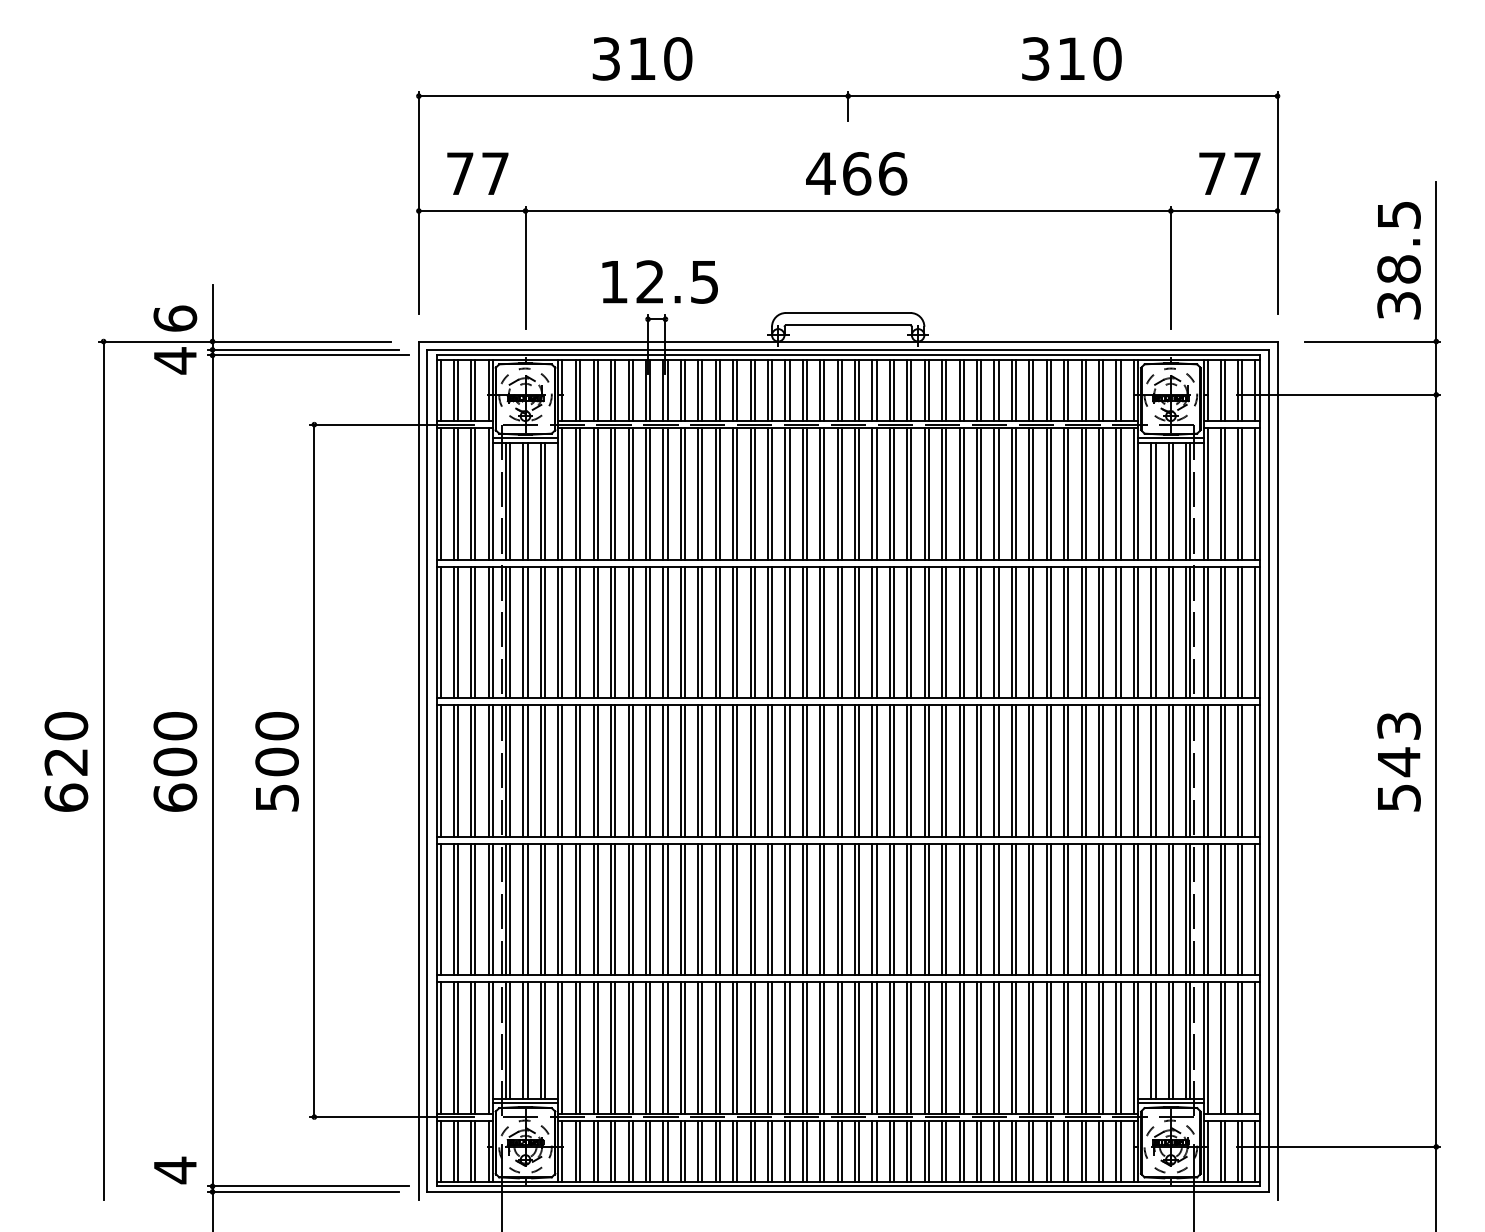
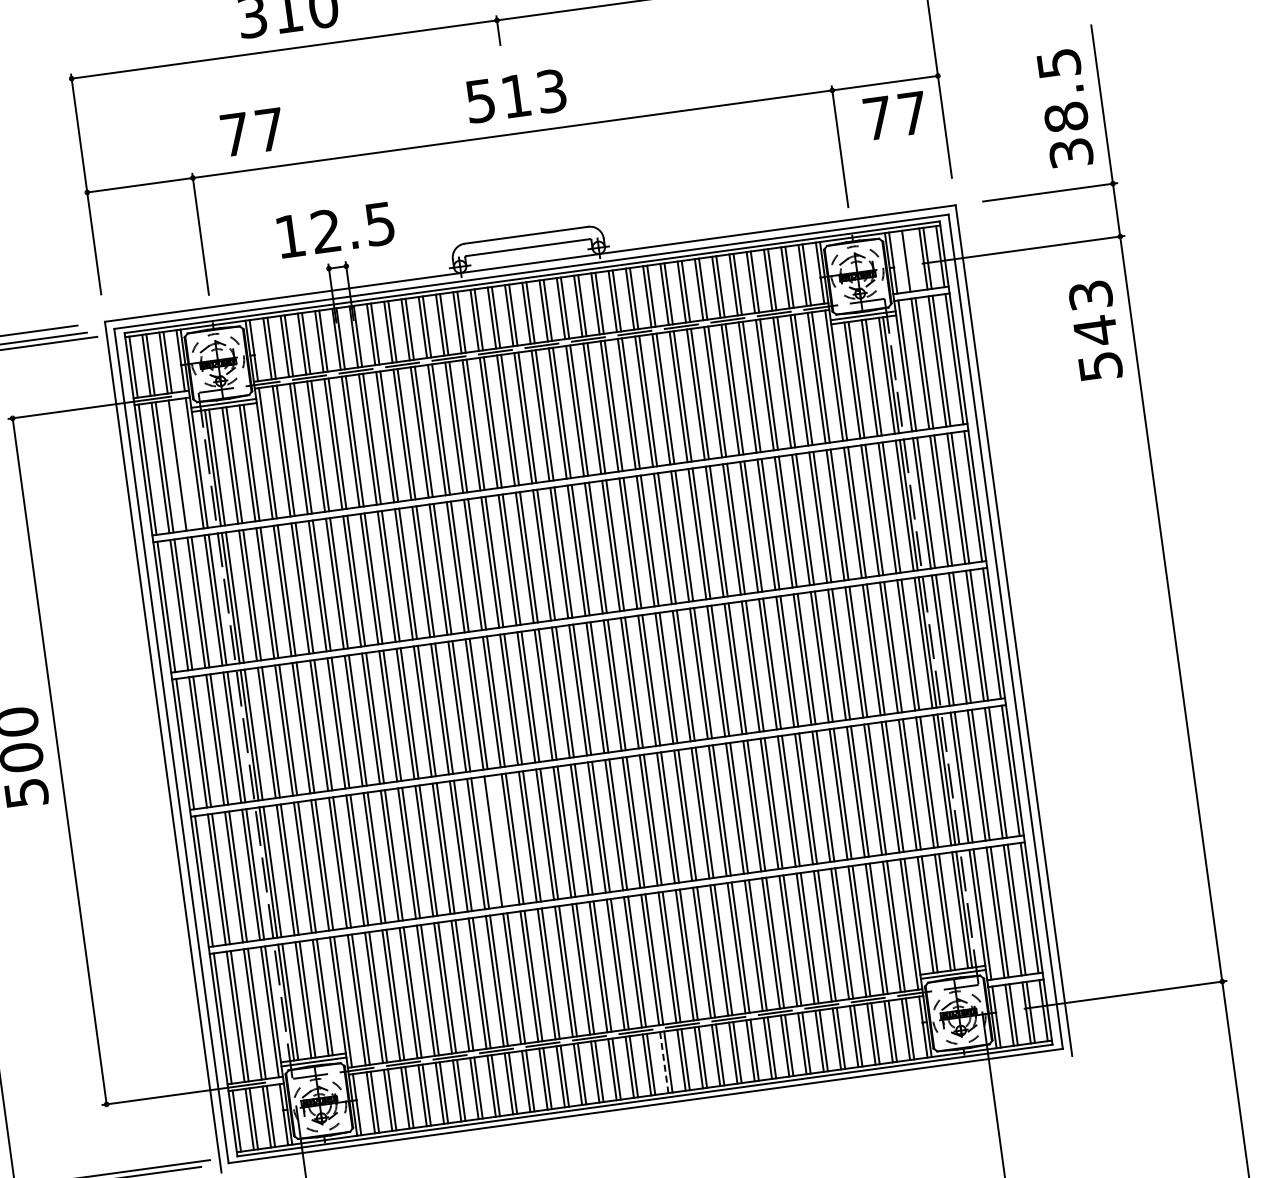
text: (477, 173) -> (252, 132), moved
text: (856, 173) -> (515, 95), 466 -> 513
text: (1229, 173) -> (894, 115), moved
line: (1225, 390) -> (910, 260), removed
line: (475, 493) -> (181, 464), removed
text: (1398, 761) -> (1094, 330), moved
line: (737, 909) -> (497, 841), removed
line: (872, 1151) -> (664, 1062), solid -> dashed

